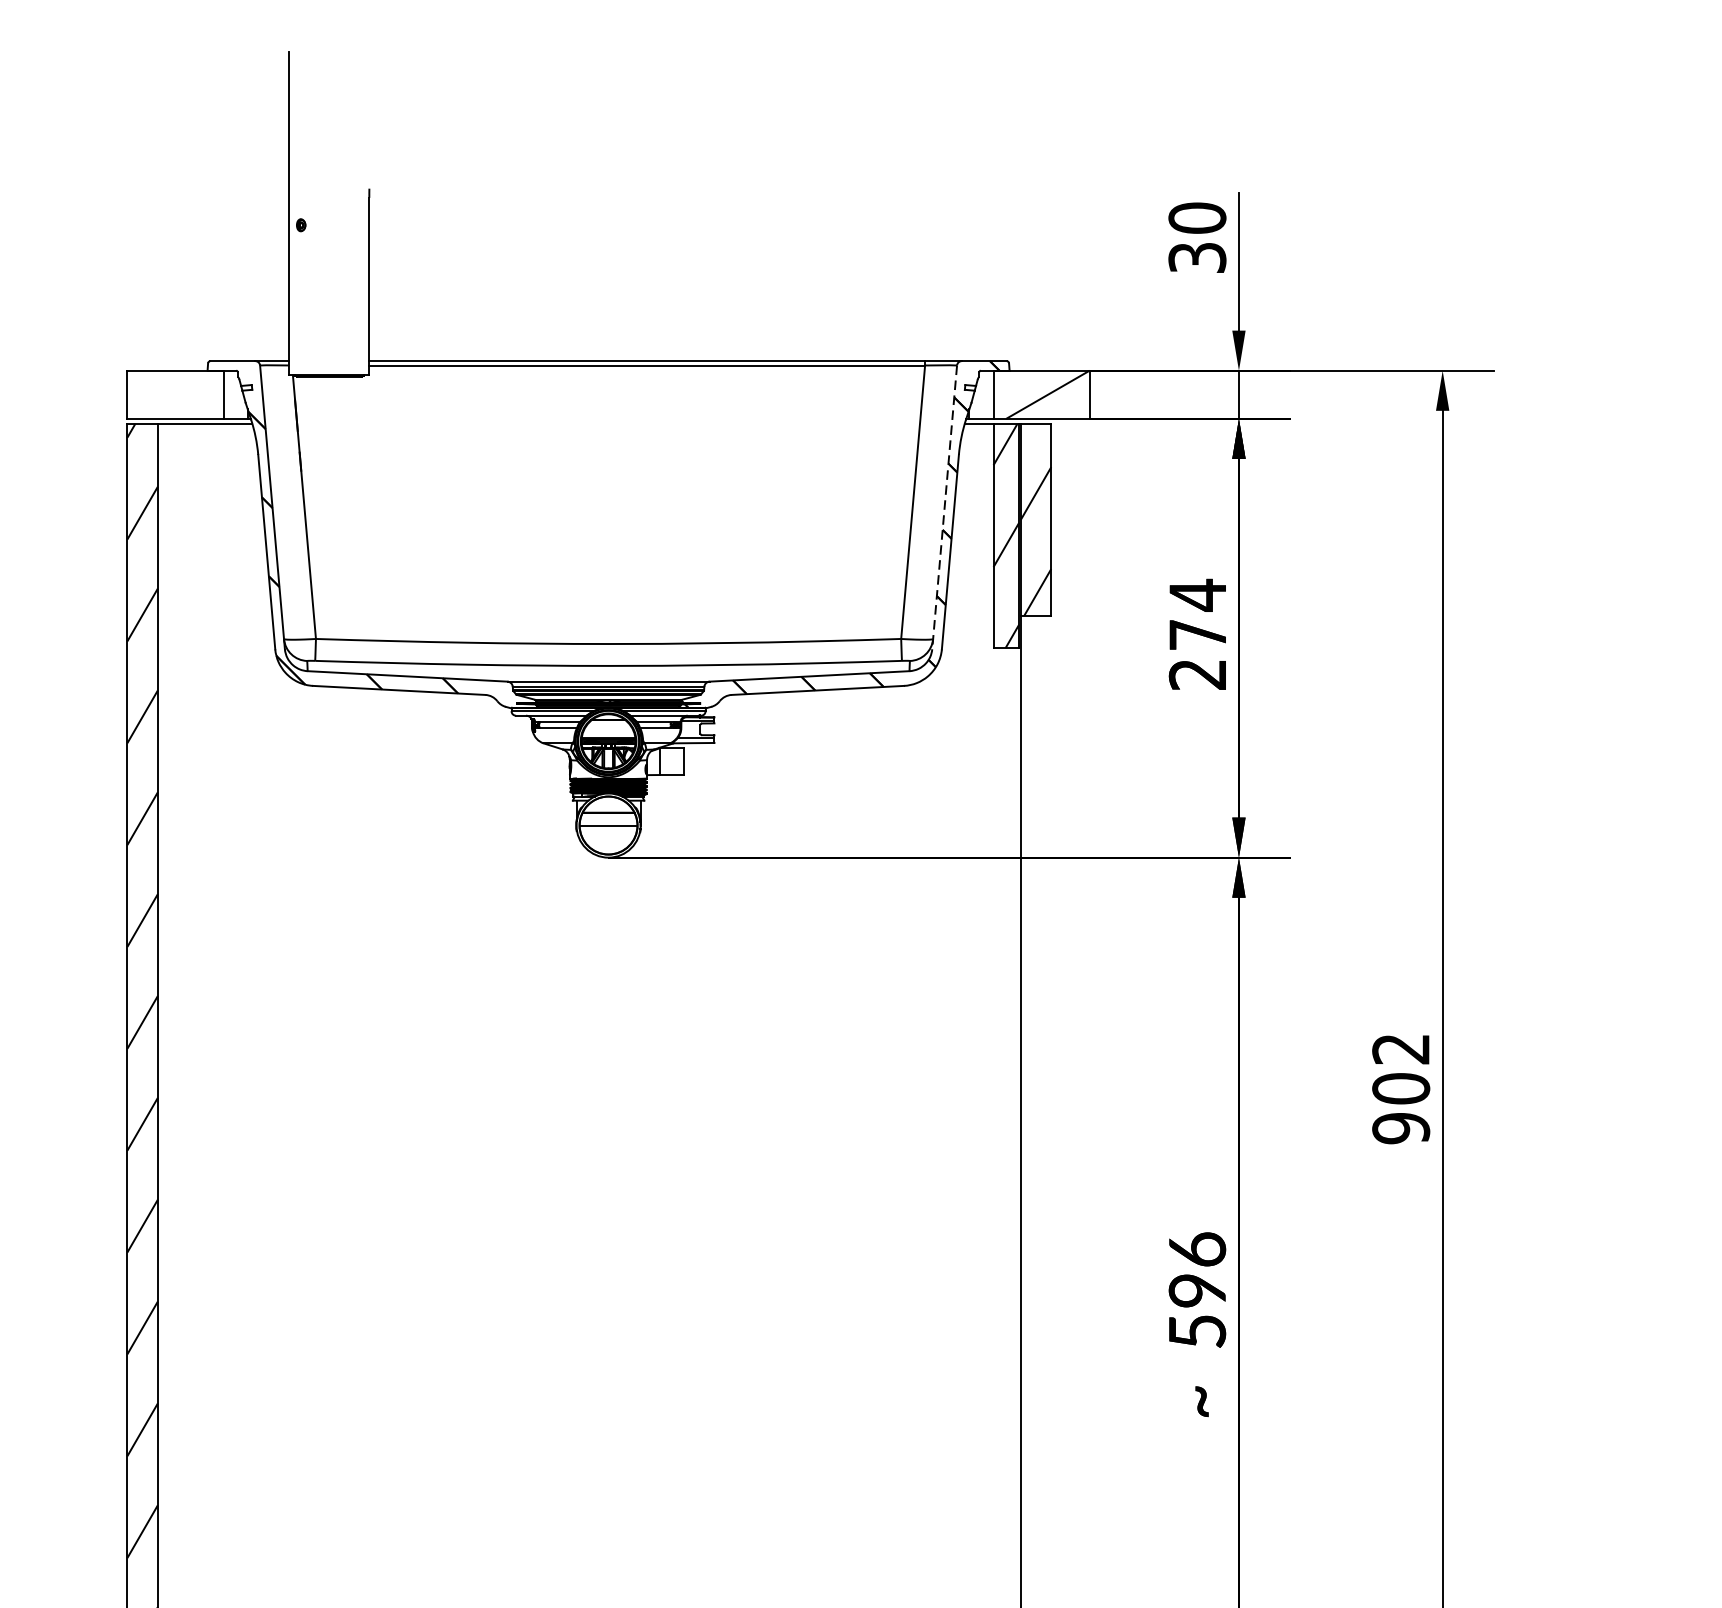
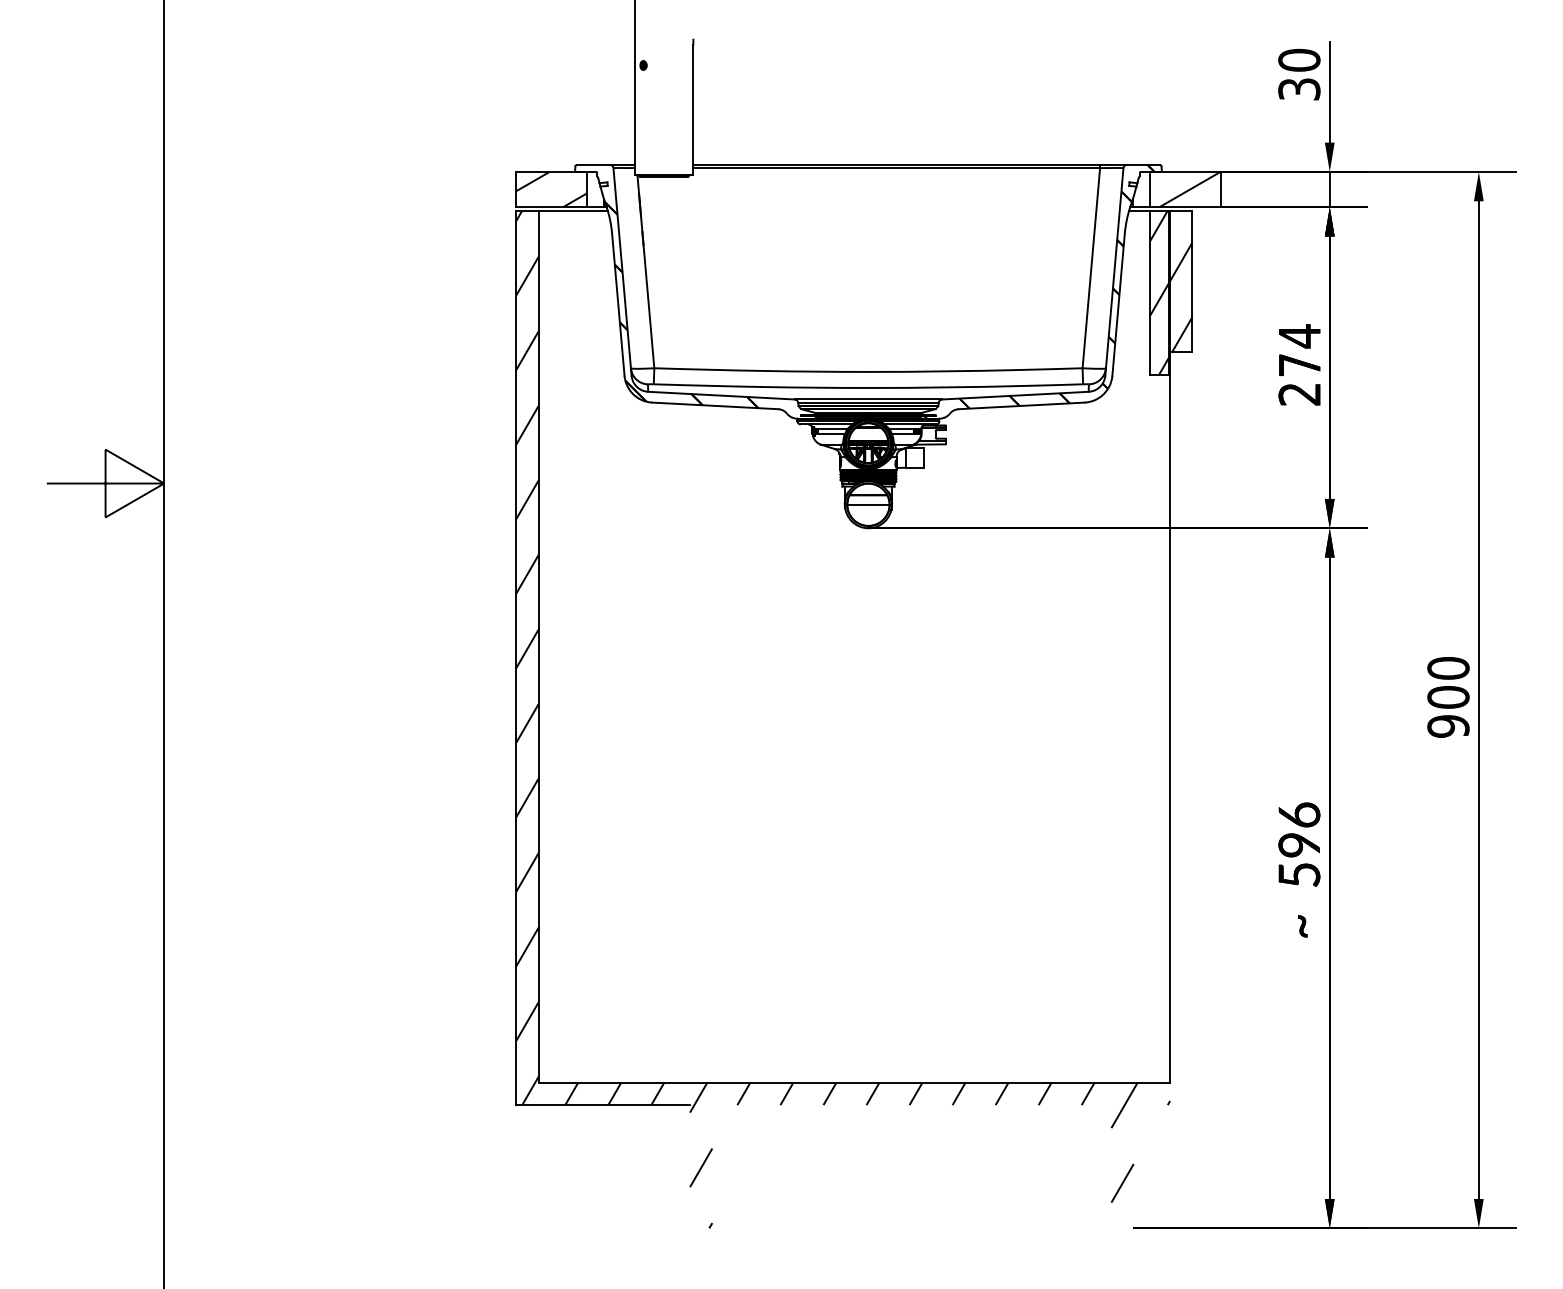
hatch: (175, 394) -> (551, 189), added
line: (944, 508) -> (1114, 272), dashed -> solid
text: (1401, 1049) -> (1448, 668), 902 -> 900

